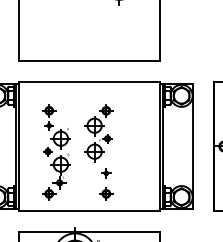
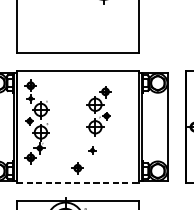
part: (98, 133) -> (98, 111), moved
part: (56, 152) -> (37, 121), moved
part: (106, 193) -> (77, 167), moved
line: (89, 211) -> (77, 183), solid -> dashed

